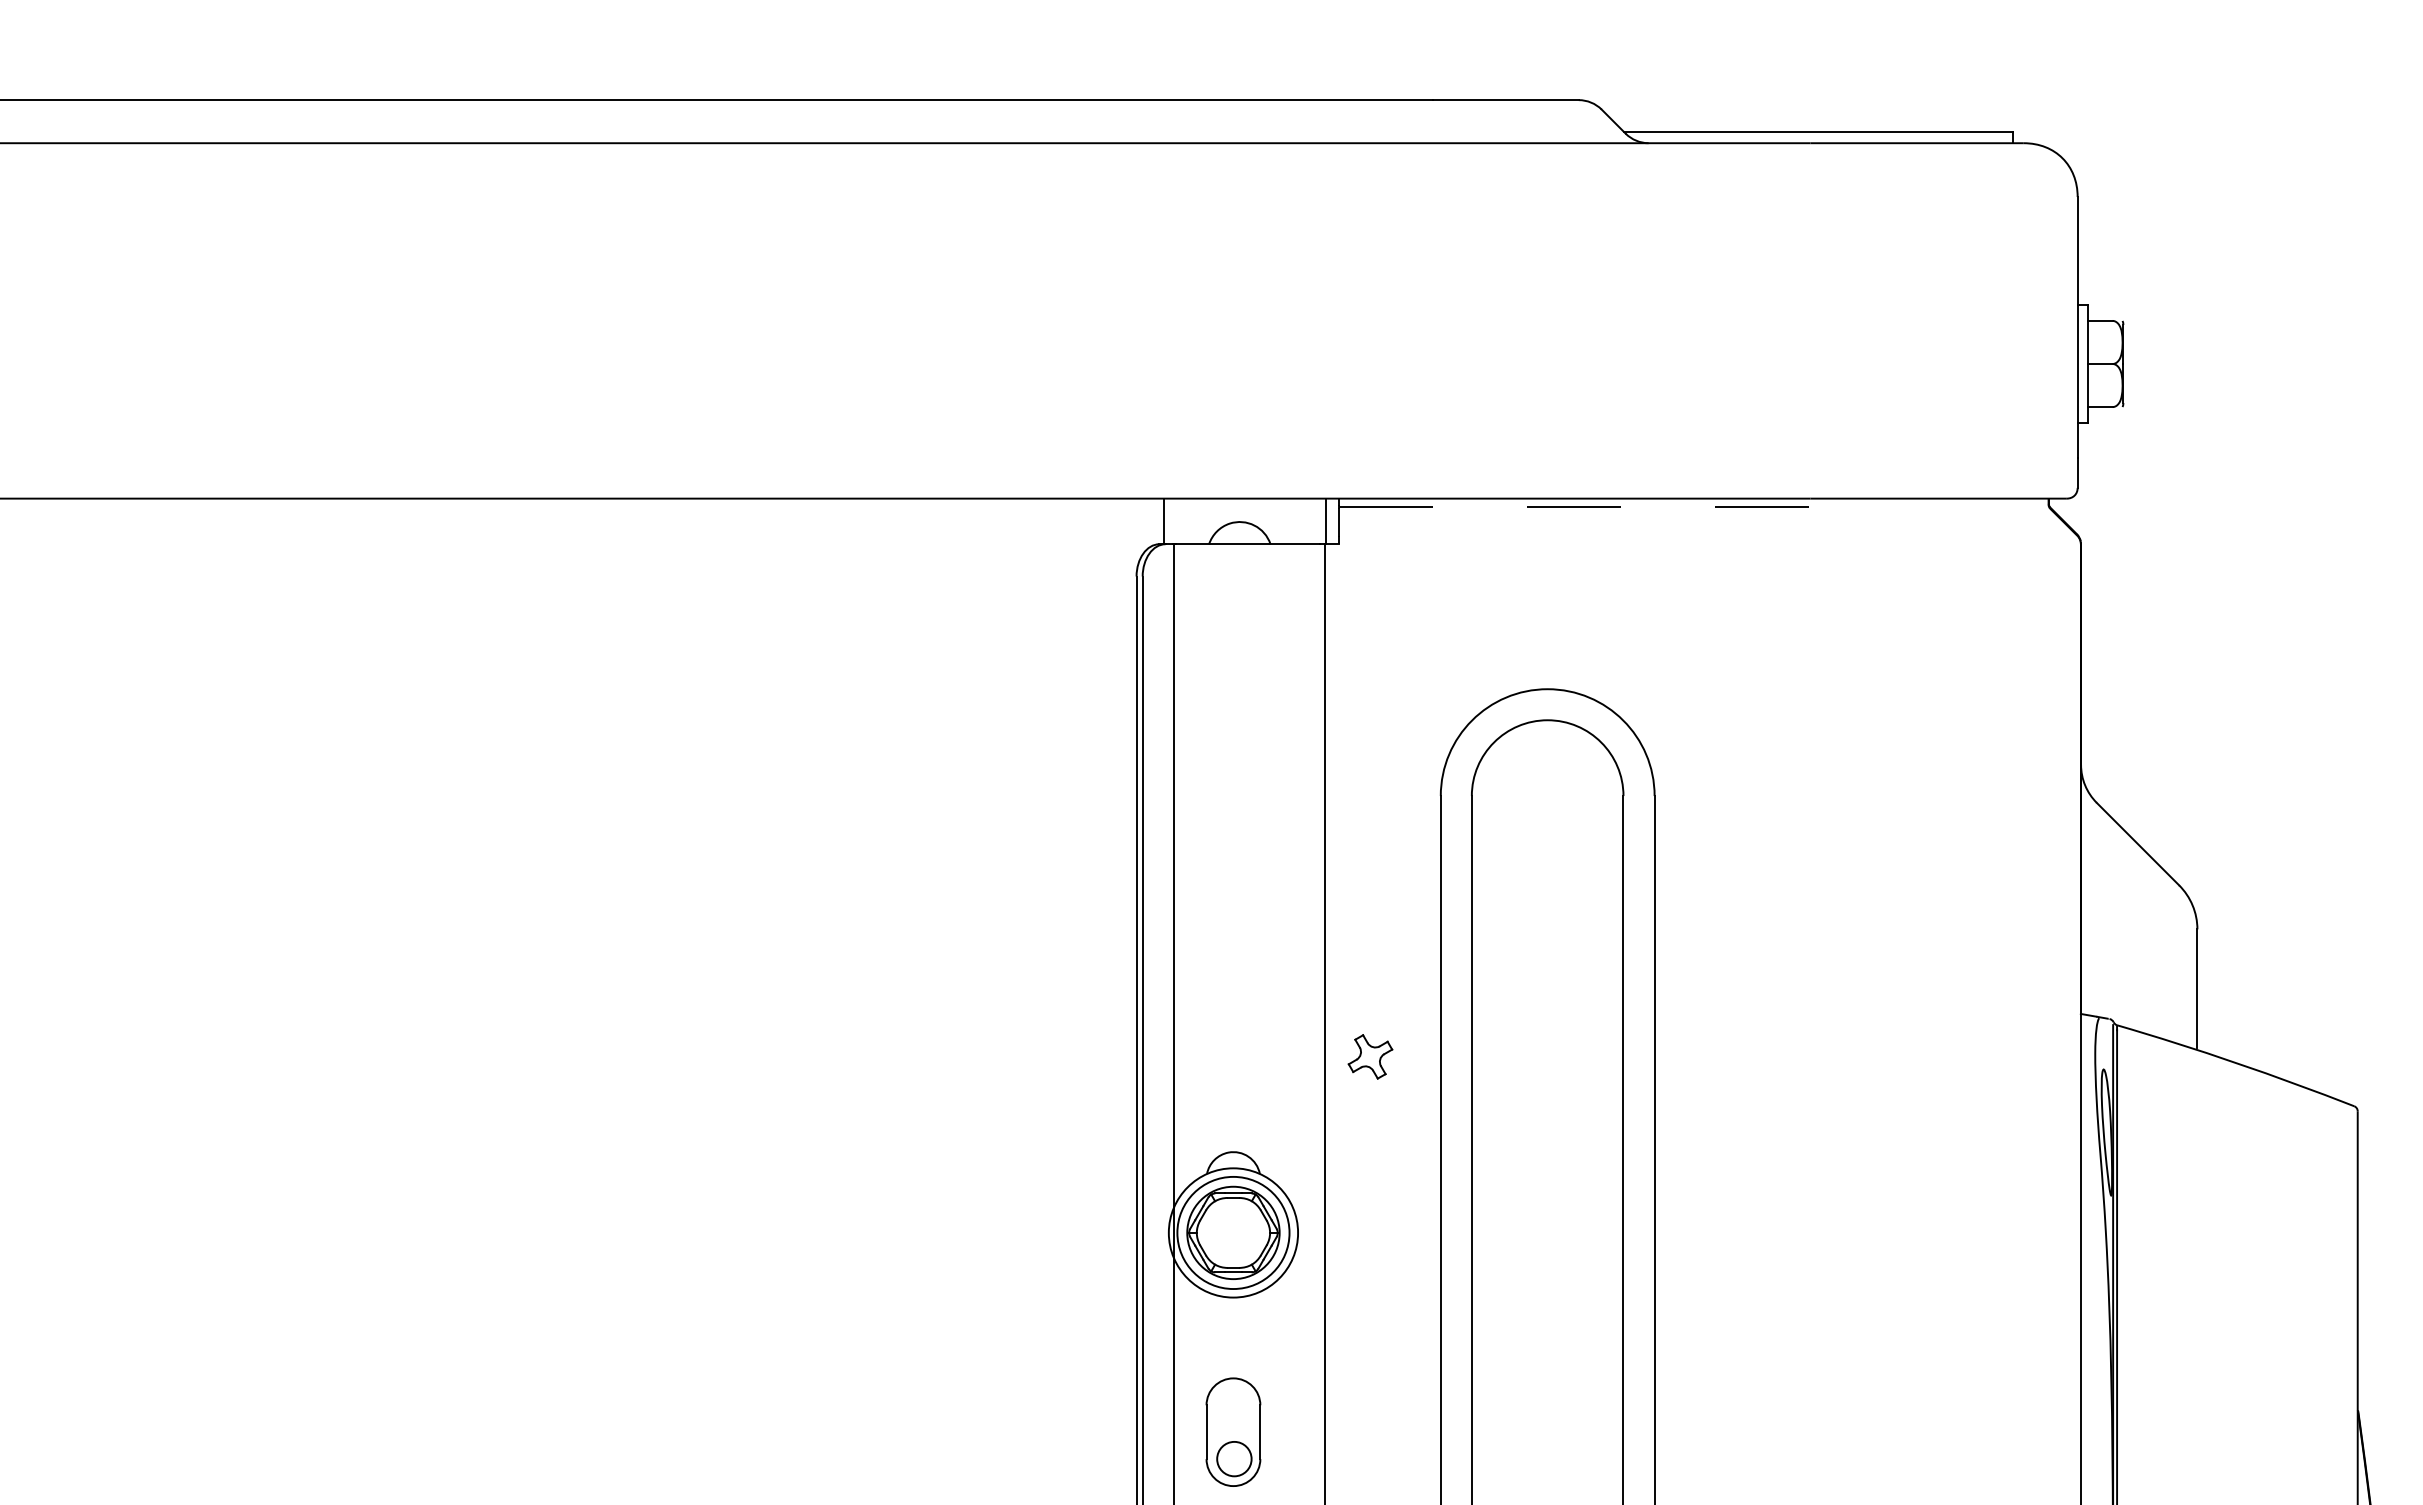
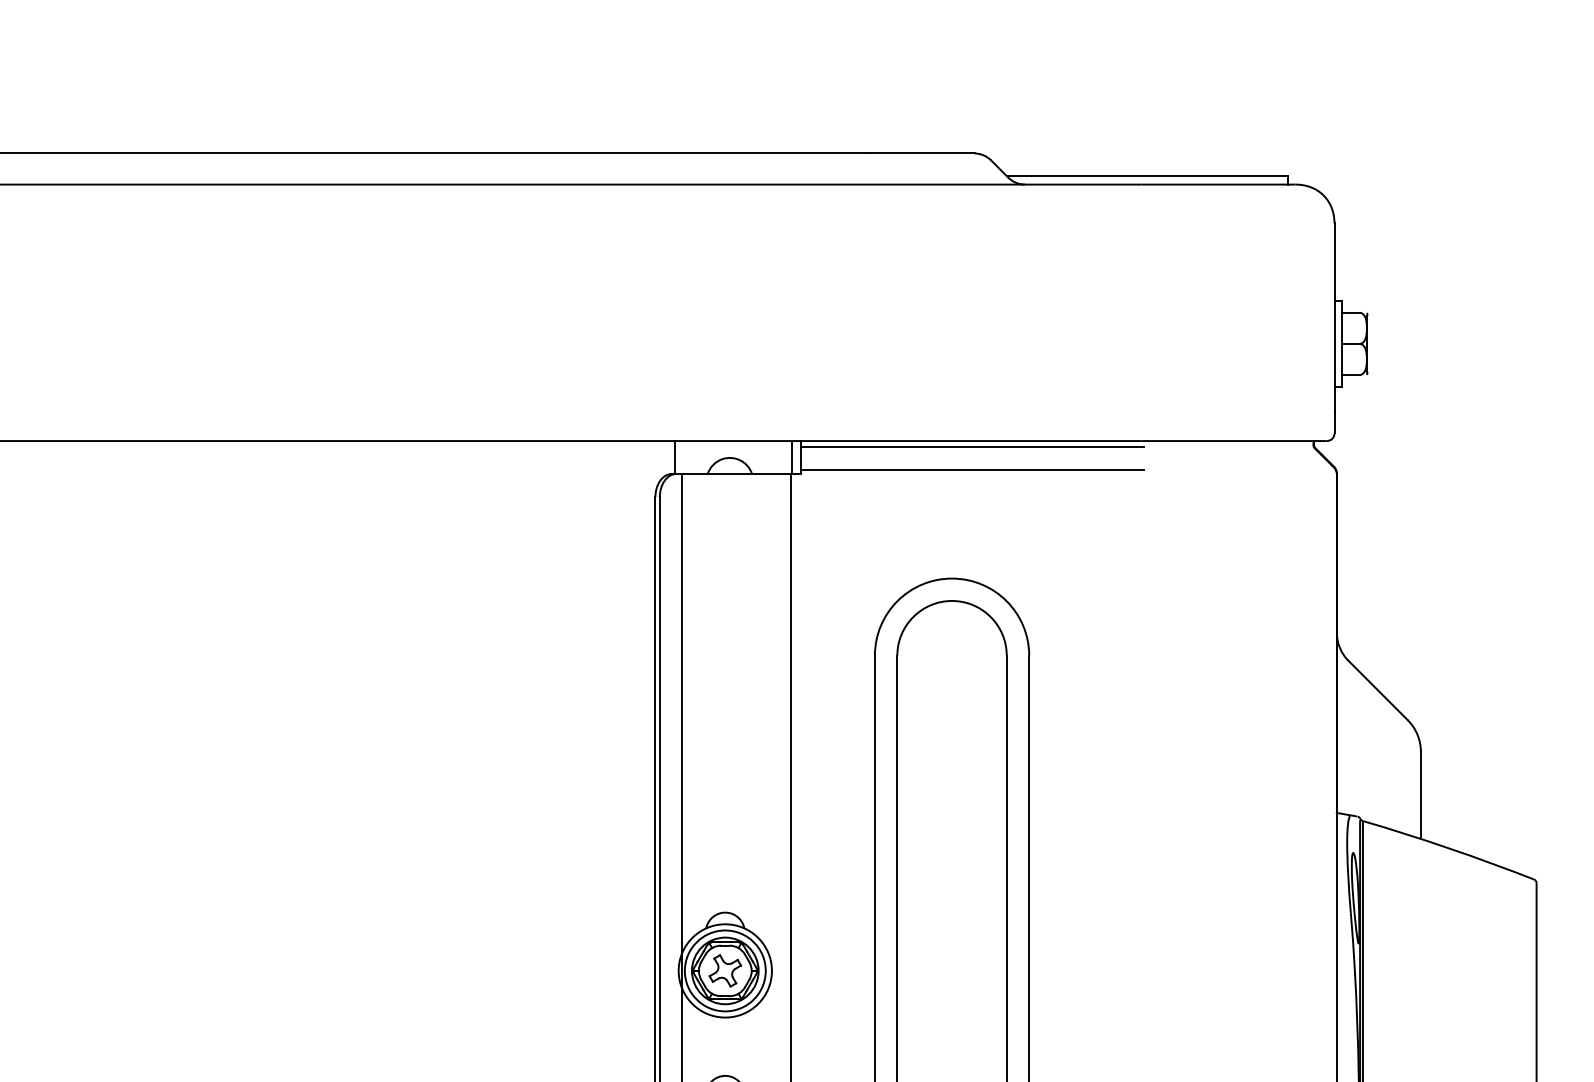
line: (1576, 507) -> (972, 447), dashed -> solid
line: (1576, 539) -> (972, 470), added
part: (1370, 1056) -> (725, 970), moved

